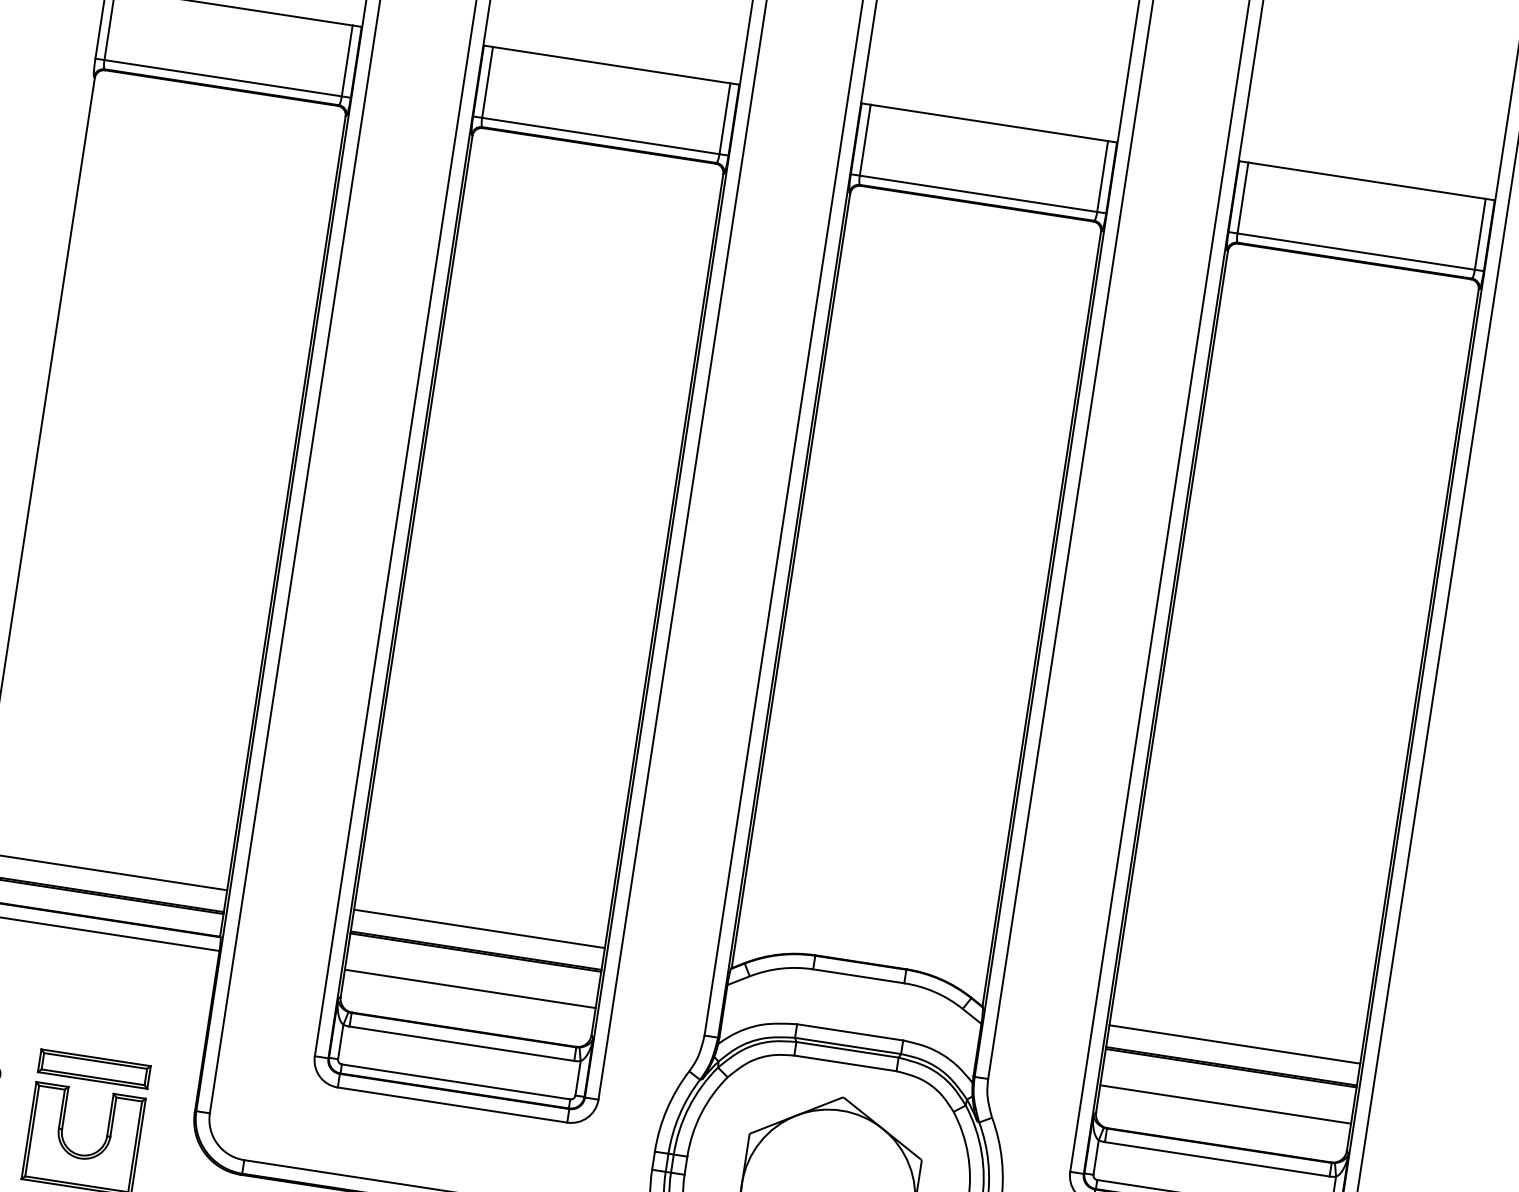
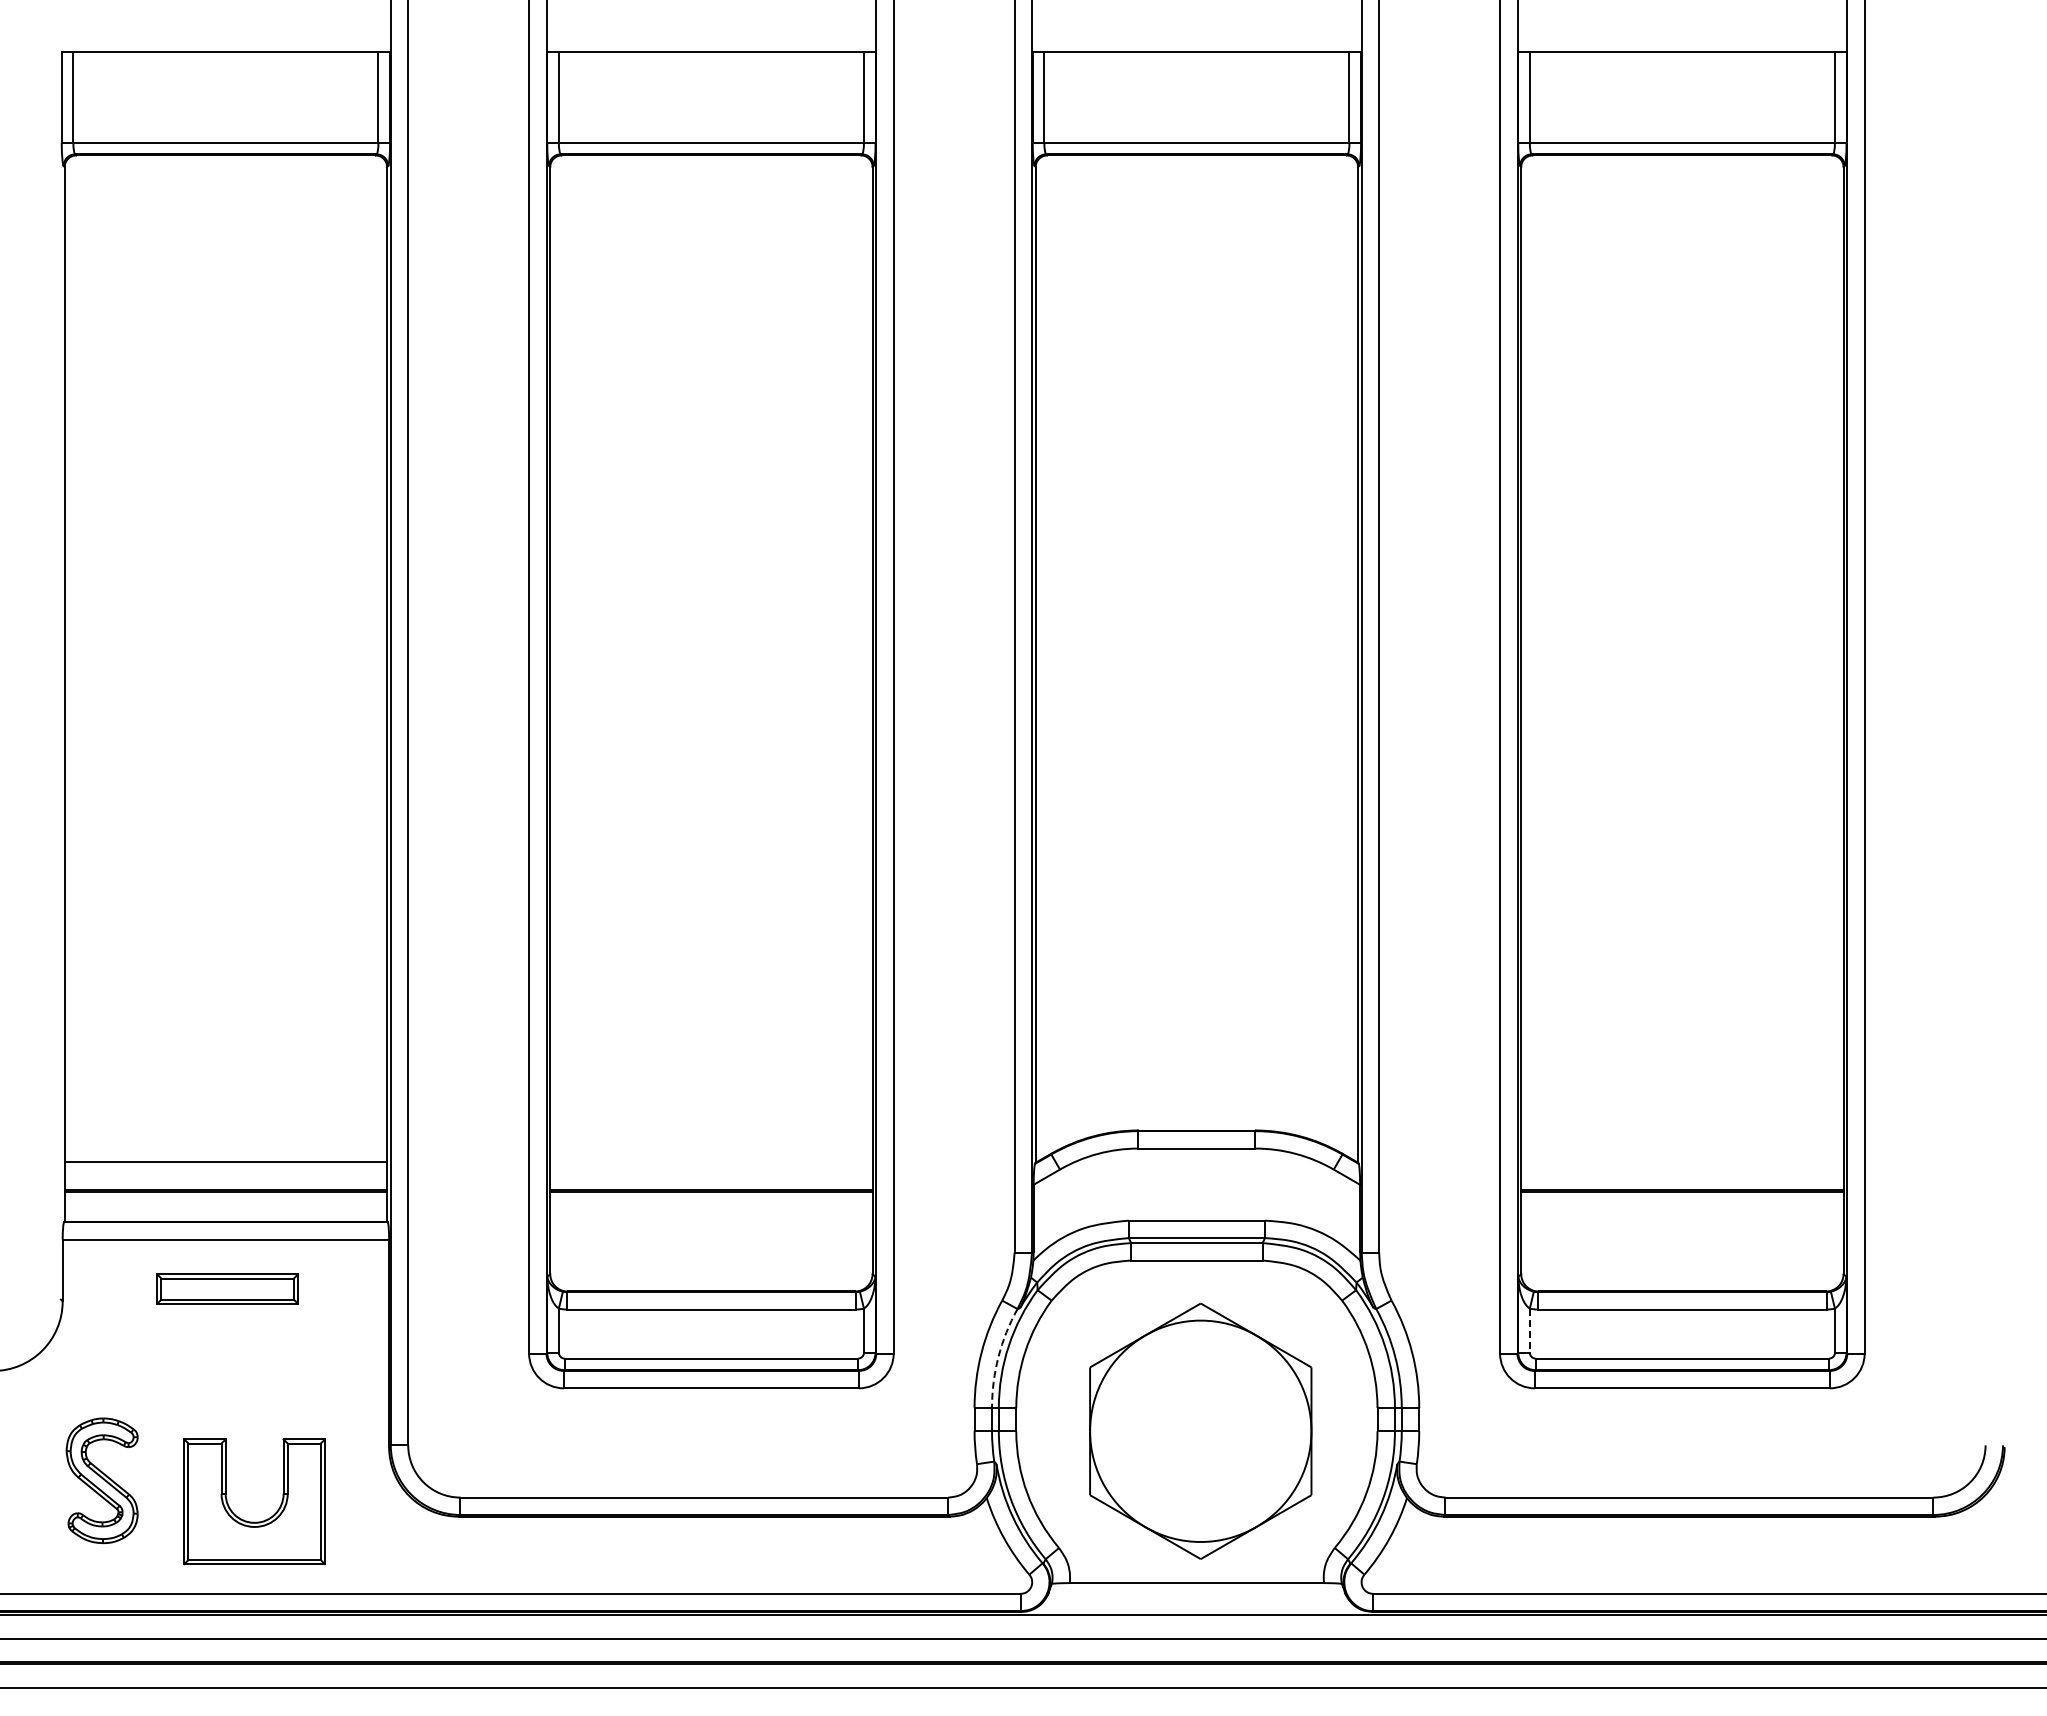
line: (479, 928) -> (711, 1161), removed
line: (470, 989) -> (711, 1239), removed
line: (1234, 1044) -> (1682, 1161), removed
part: (94, 1068) -> (227, 1288), moved
line: (1225, 1104) -> (1682, 1239), removed
arc: (679, 1114) -> (998, 1356), solid -> dashed
line: (1095, 1158) -> (1529, 1331), solid -> dashed

